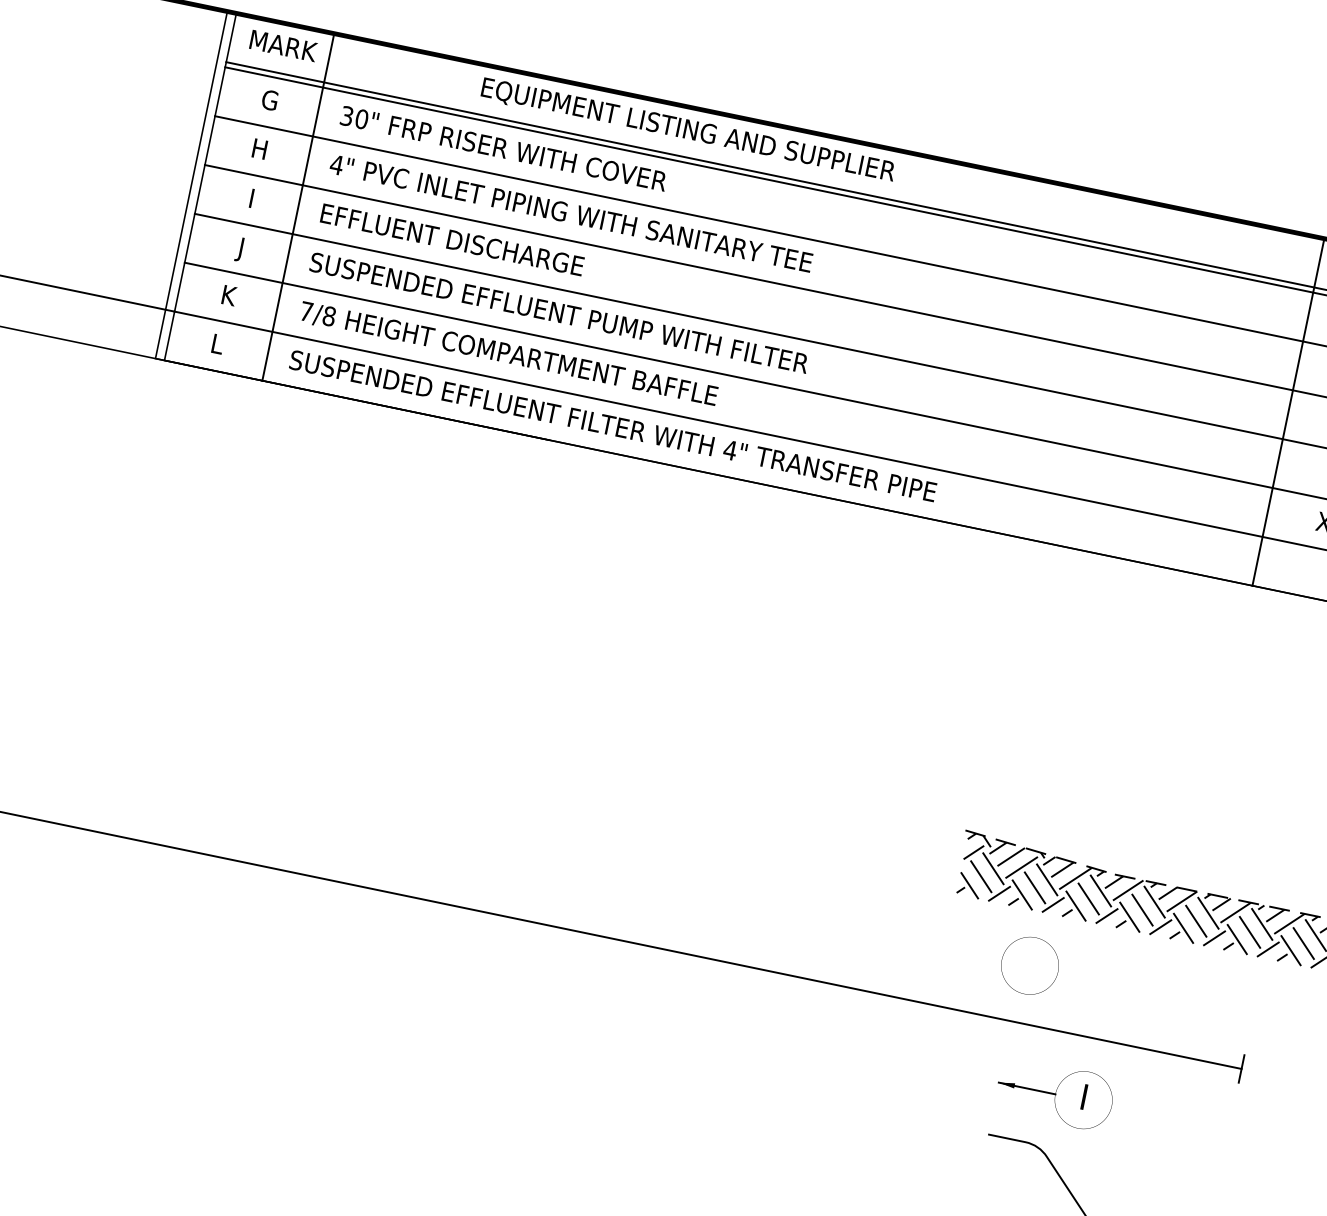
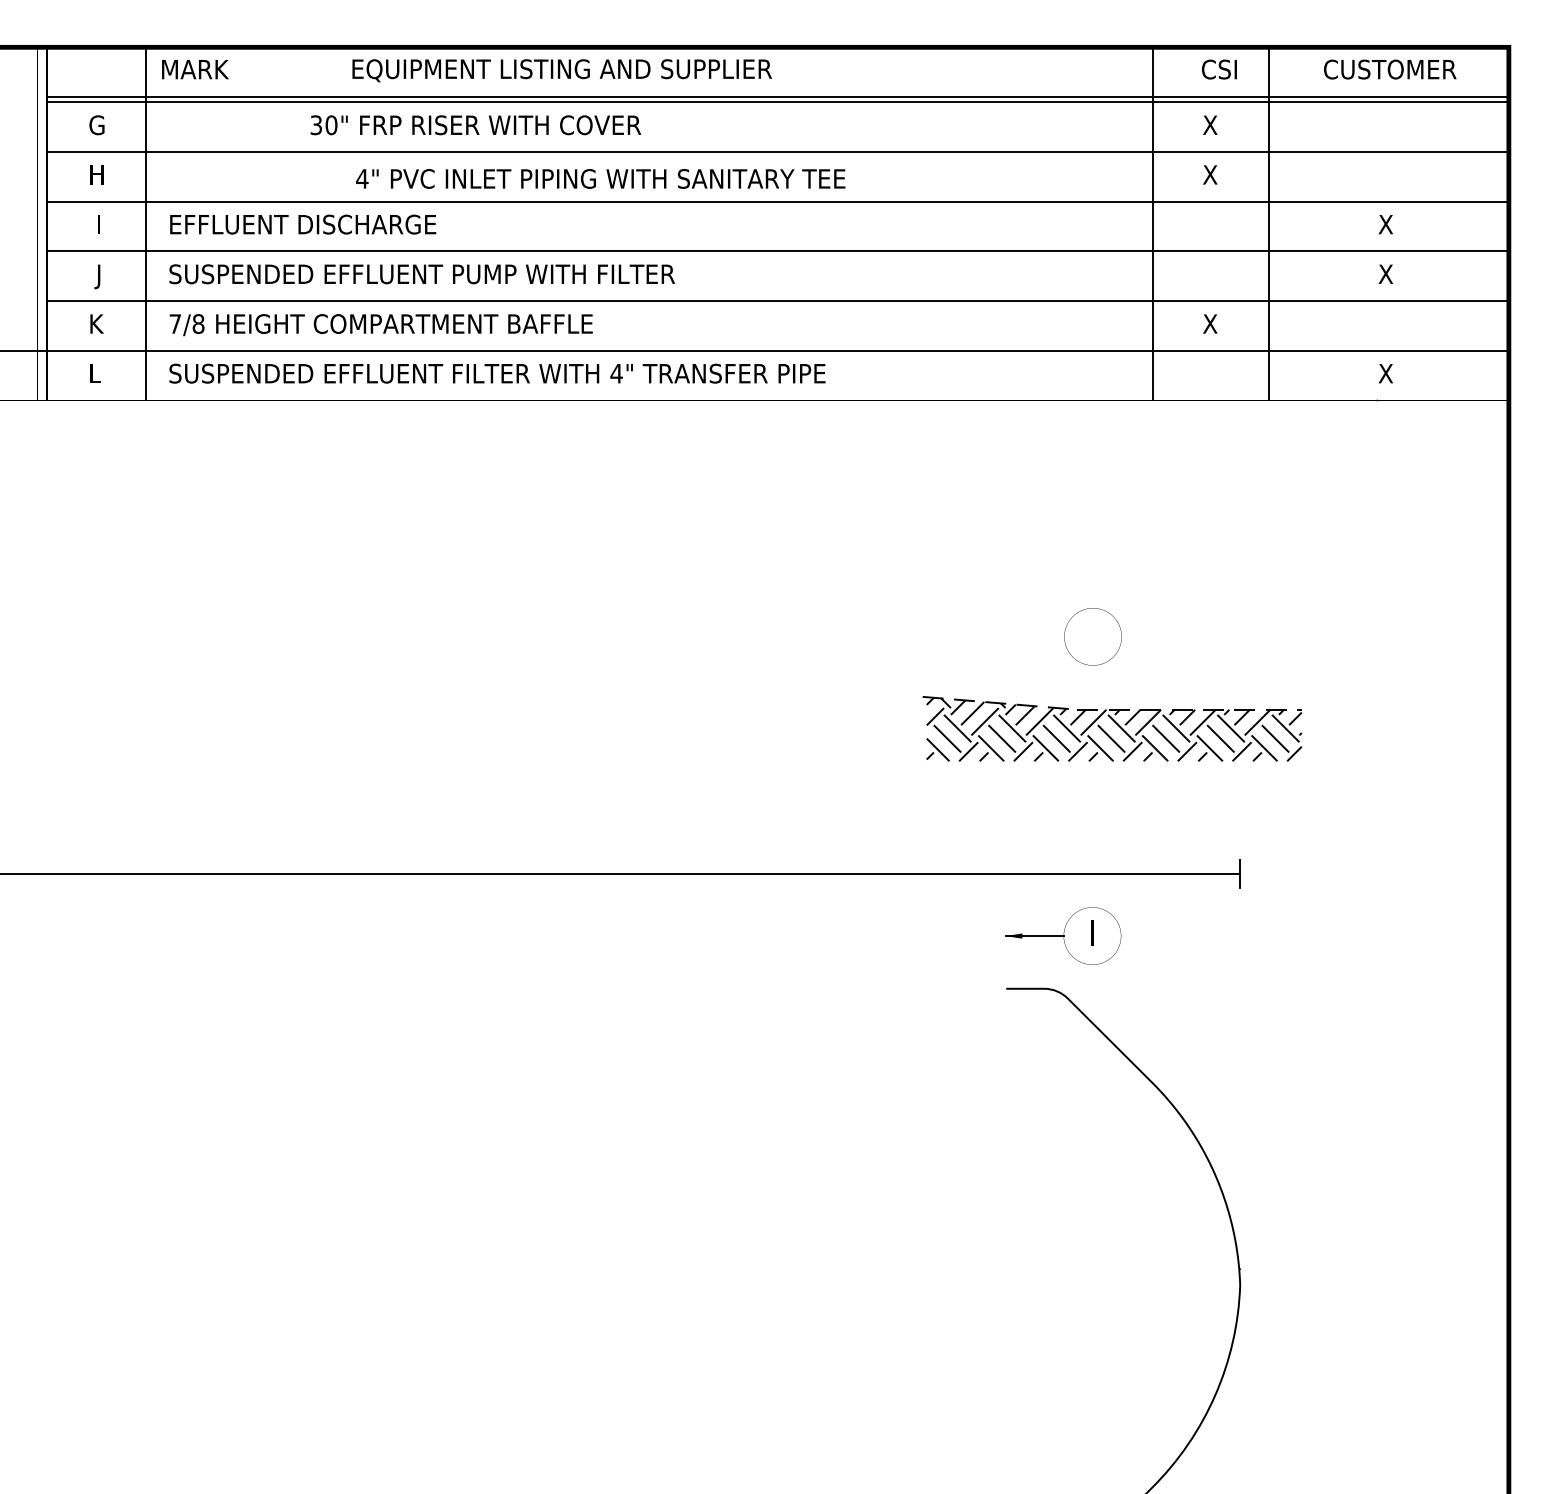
text: (283, 45) -> (195, 69), moved
text: (687, 130) -> (561, 70), moved
text: (503, 148) -> (475, 125), moved
text: (571, 213) -> (600, 178), moved
part: (1029, 965) -> (1092, 636), moved

